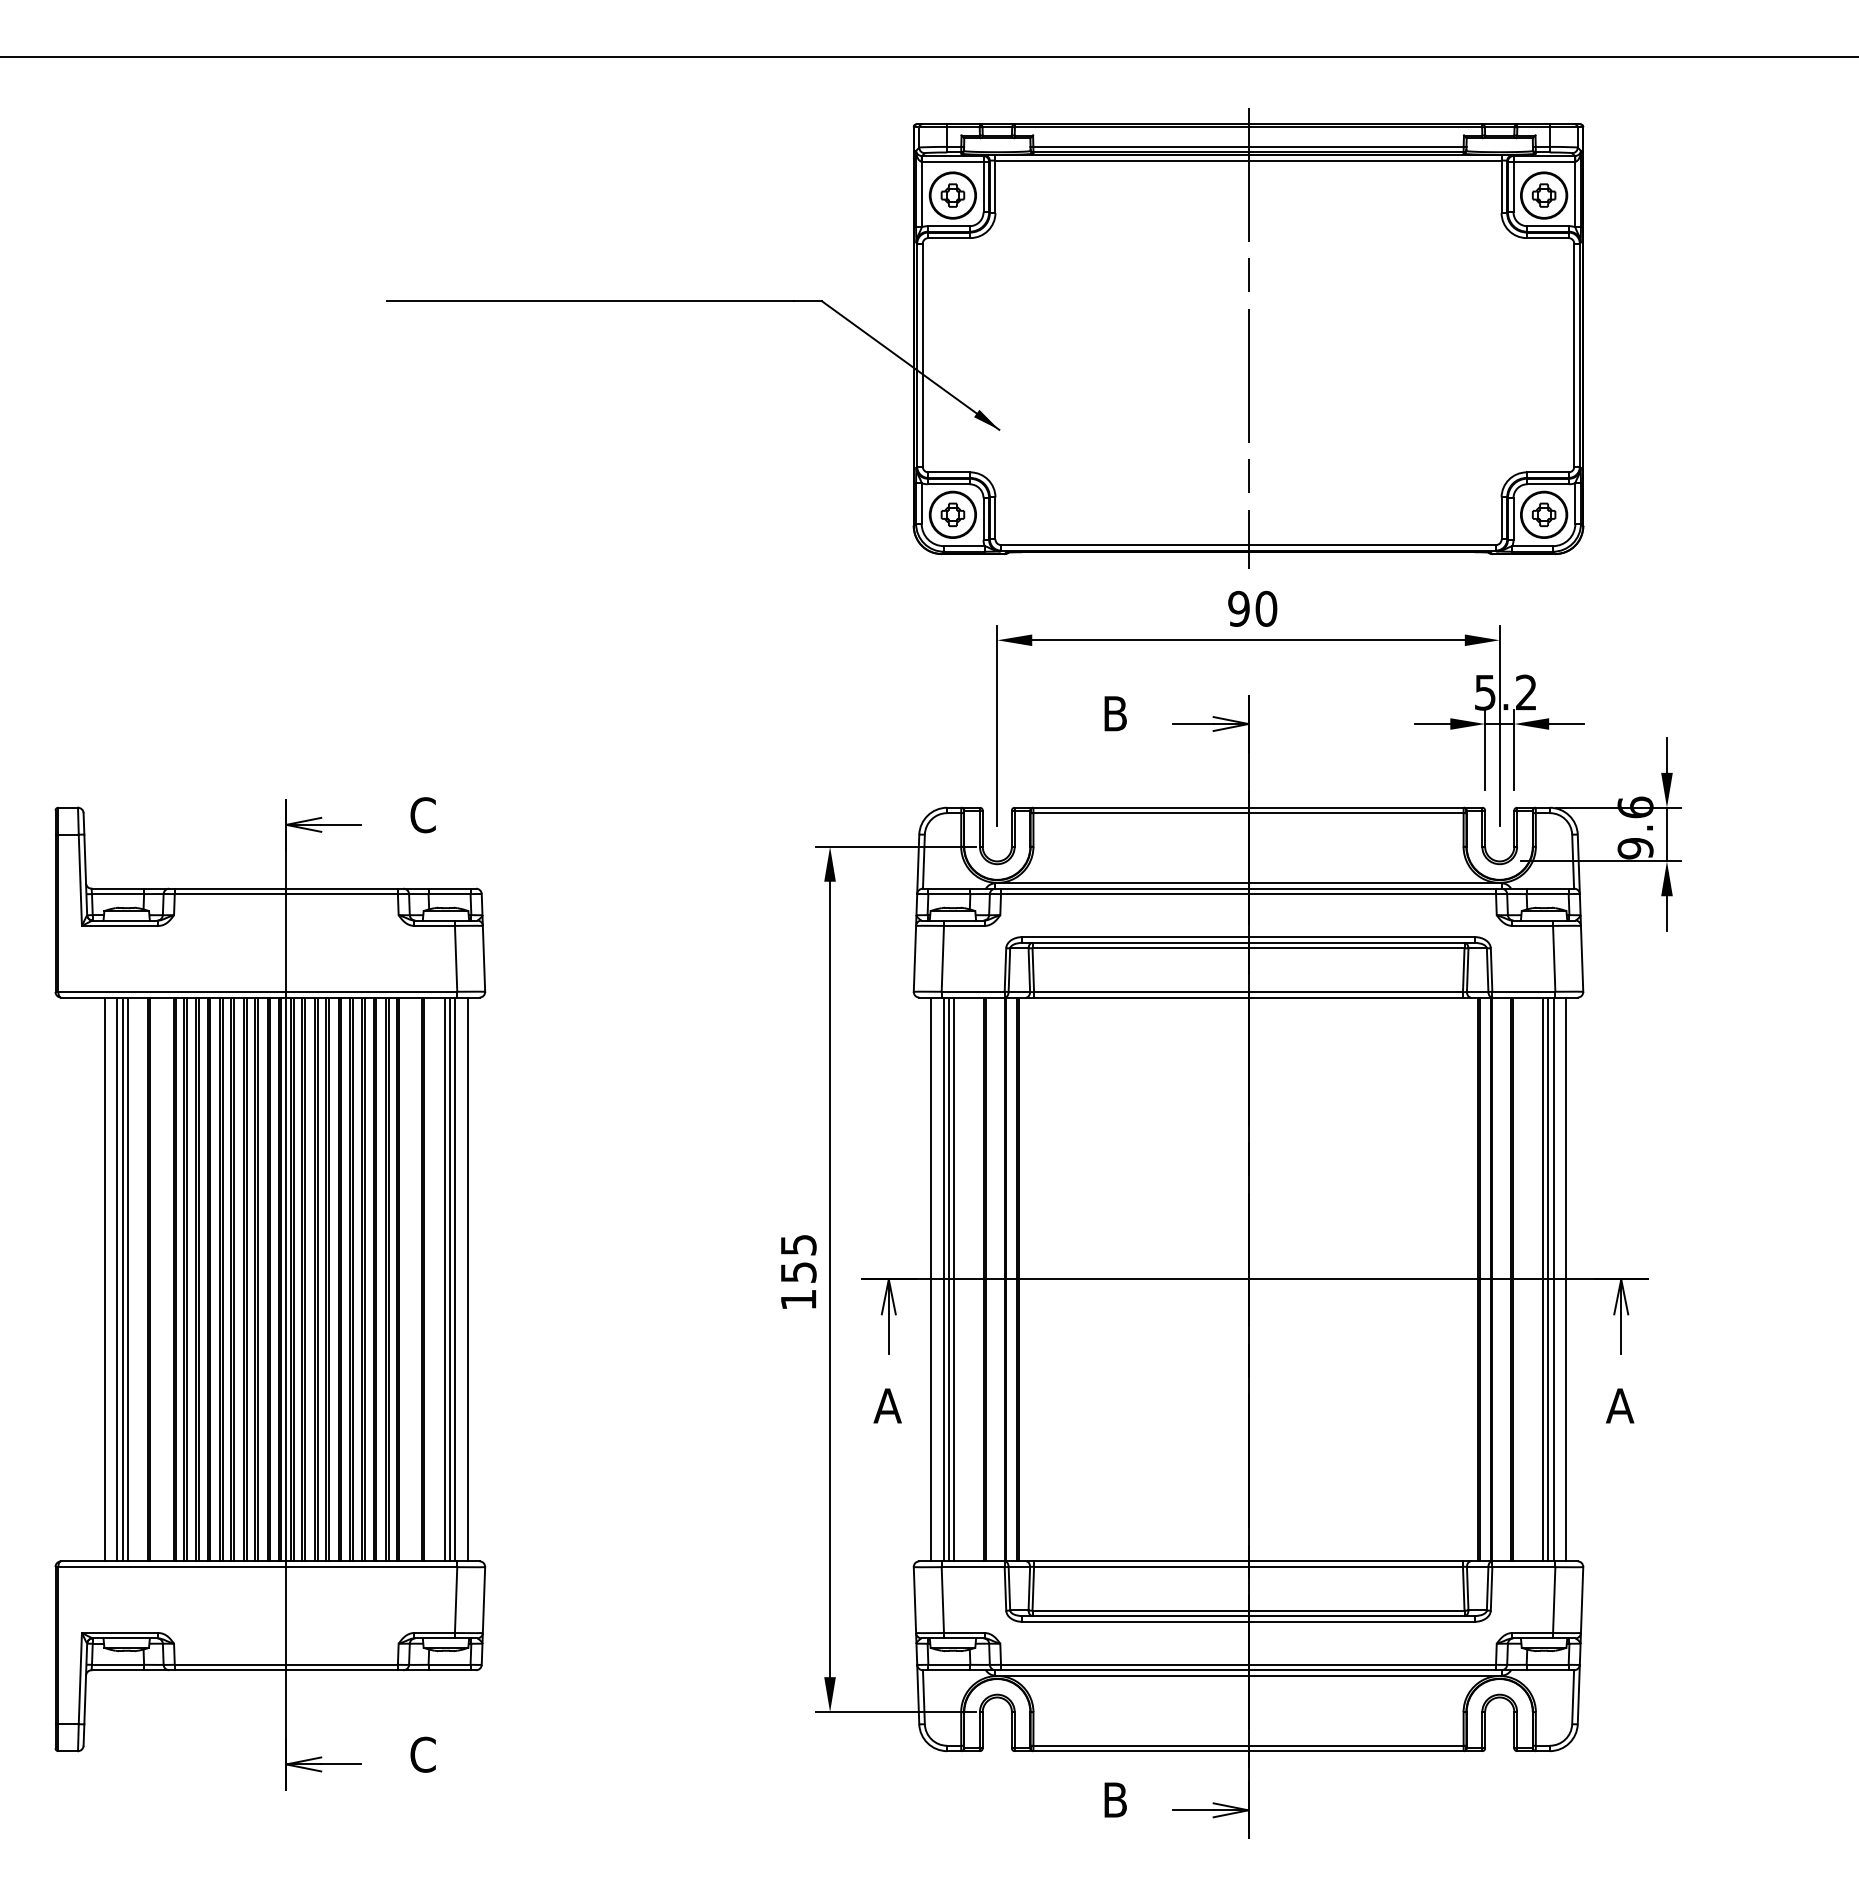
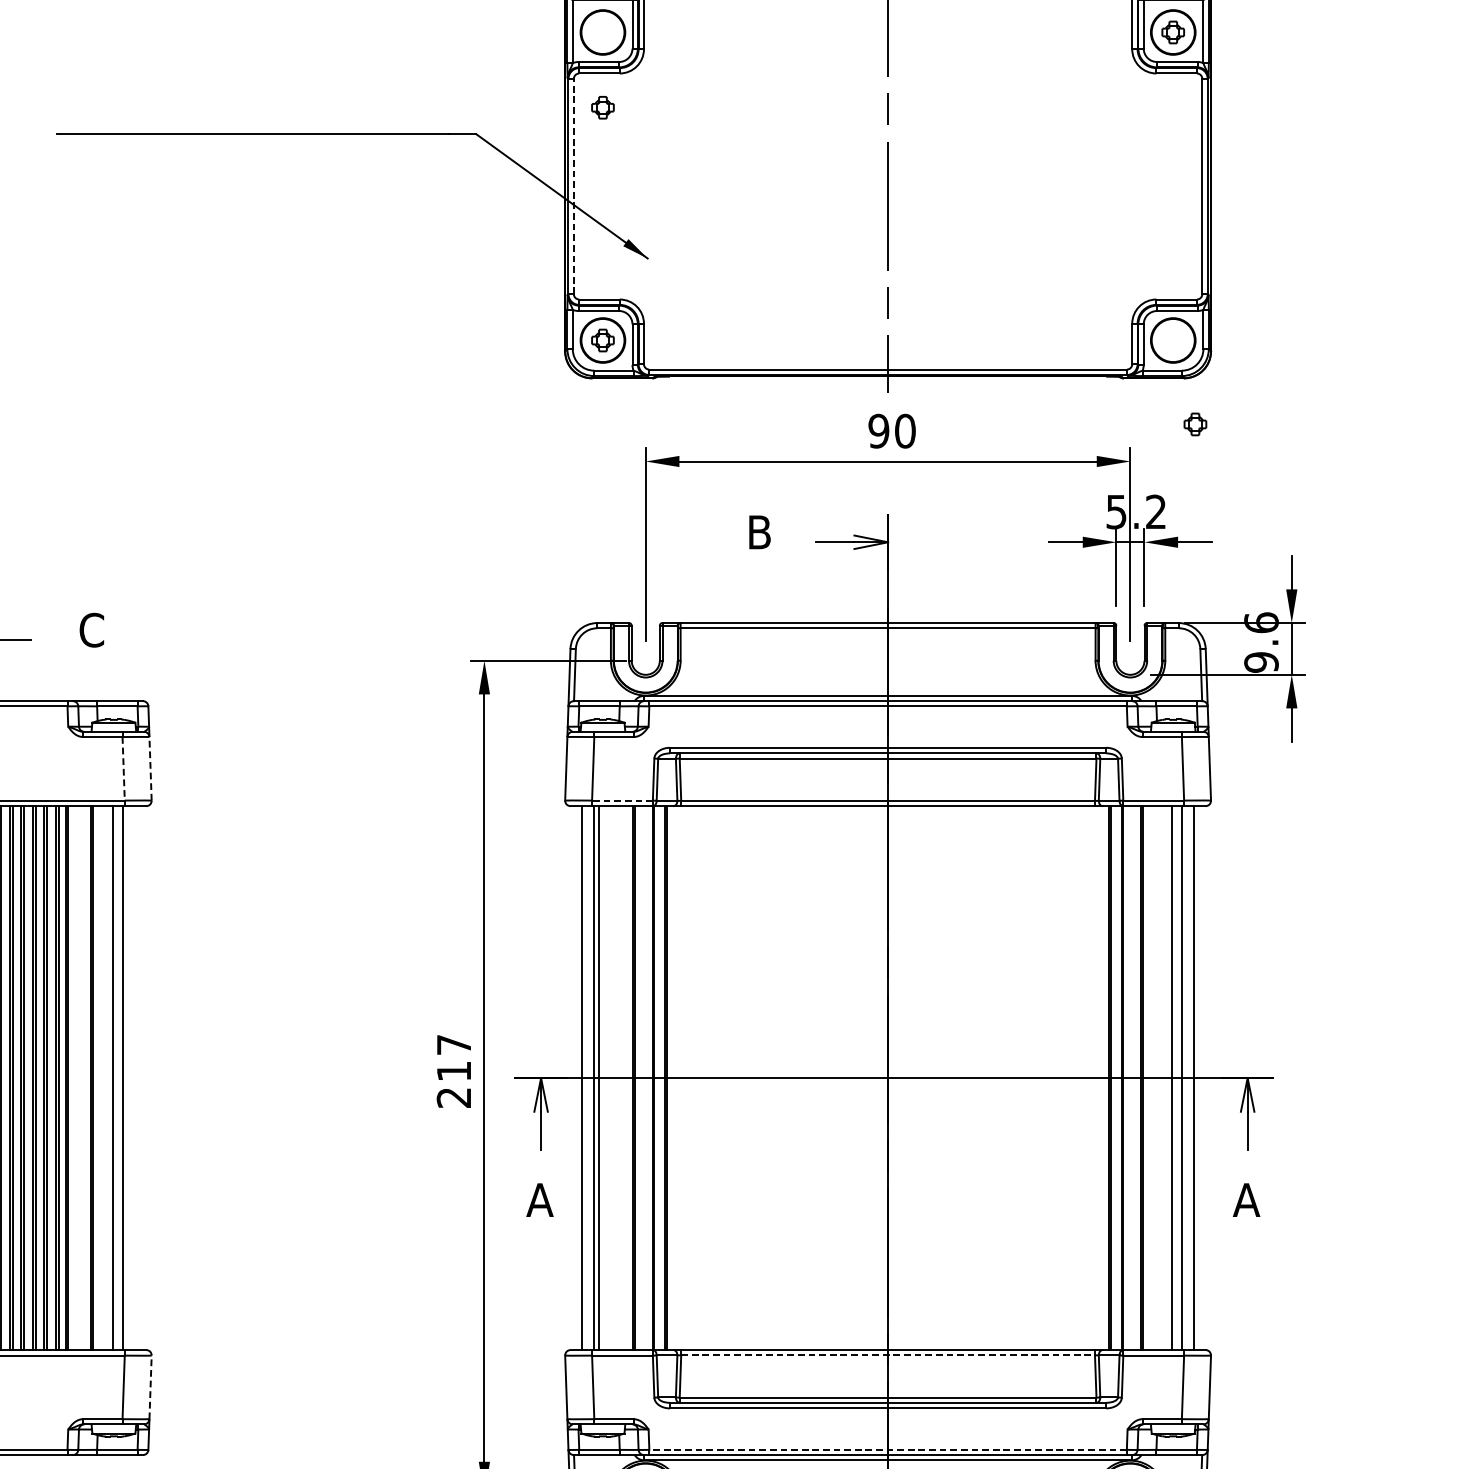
part: (952, 195) -> (602, 107), moved
line: (922, 355) -> (573, 186), solid -> dashed
part: (1543, 514) -> (1194, 424), moved
line: (456, 958) -> (124, 768), solid -> dashed
line: (484, 958) -> (151, 768), solid -> dashed
line: (973, 991) -> (622, 800), solid -> dashed
text: (798, 1272) -> (453, 1071), 155 -> 217
line: (449, 1279) -> (117, 1078), removed
line: (467, 1279) -> (134, 1078), removed
line: (954, 1279) -> (604, 1078), removed
line: (1548, 1279) -> (1177, 1078), removed
line: (1249, 1566) -> (889, 1355), solid -> dashed
line: (484, 1600) -> (151, 1387), solid -> dashed
line: (1248, 1664) -> (888, 1449), solid -> dashed

